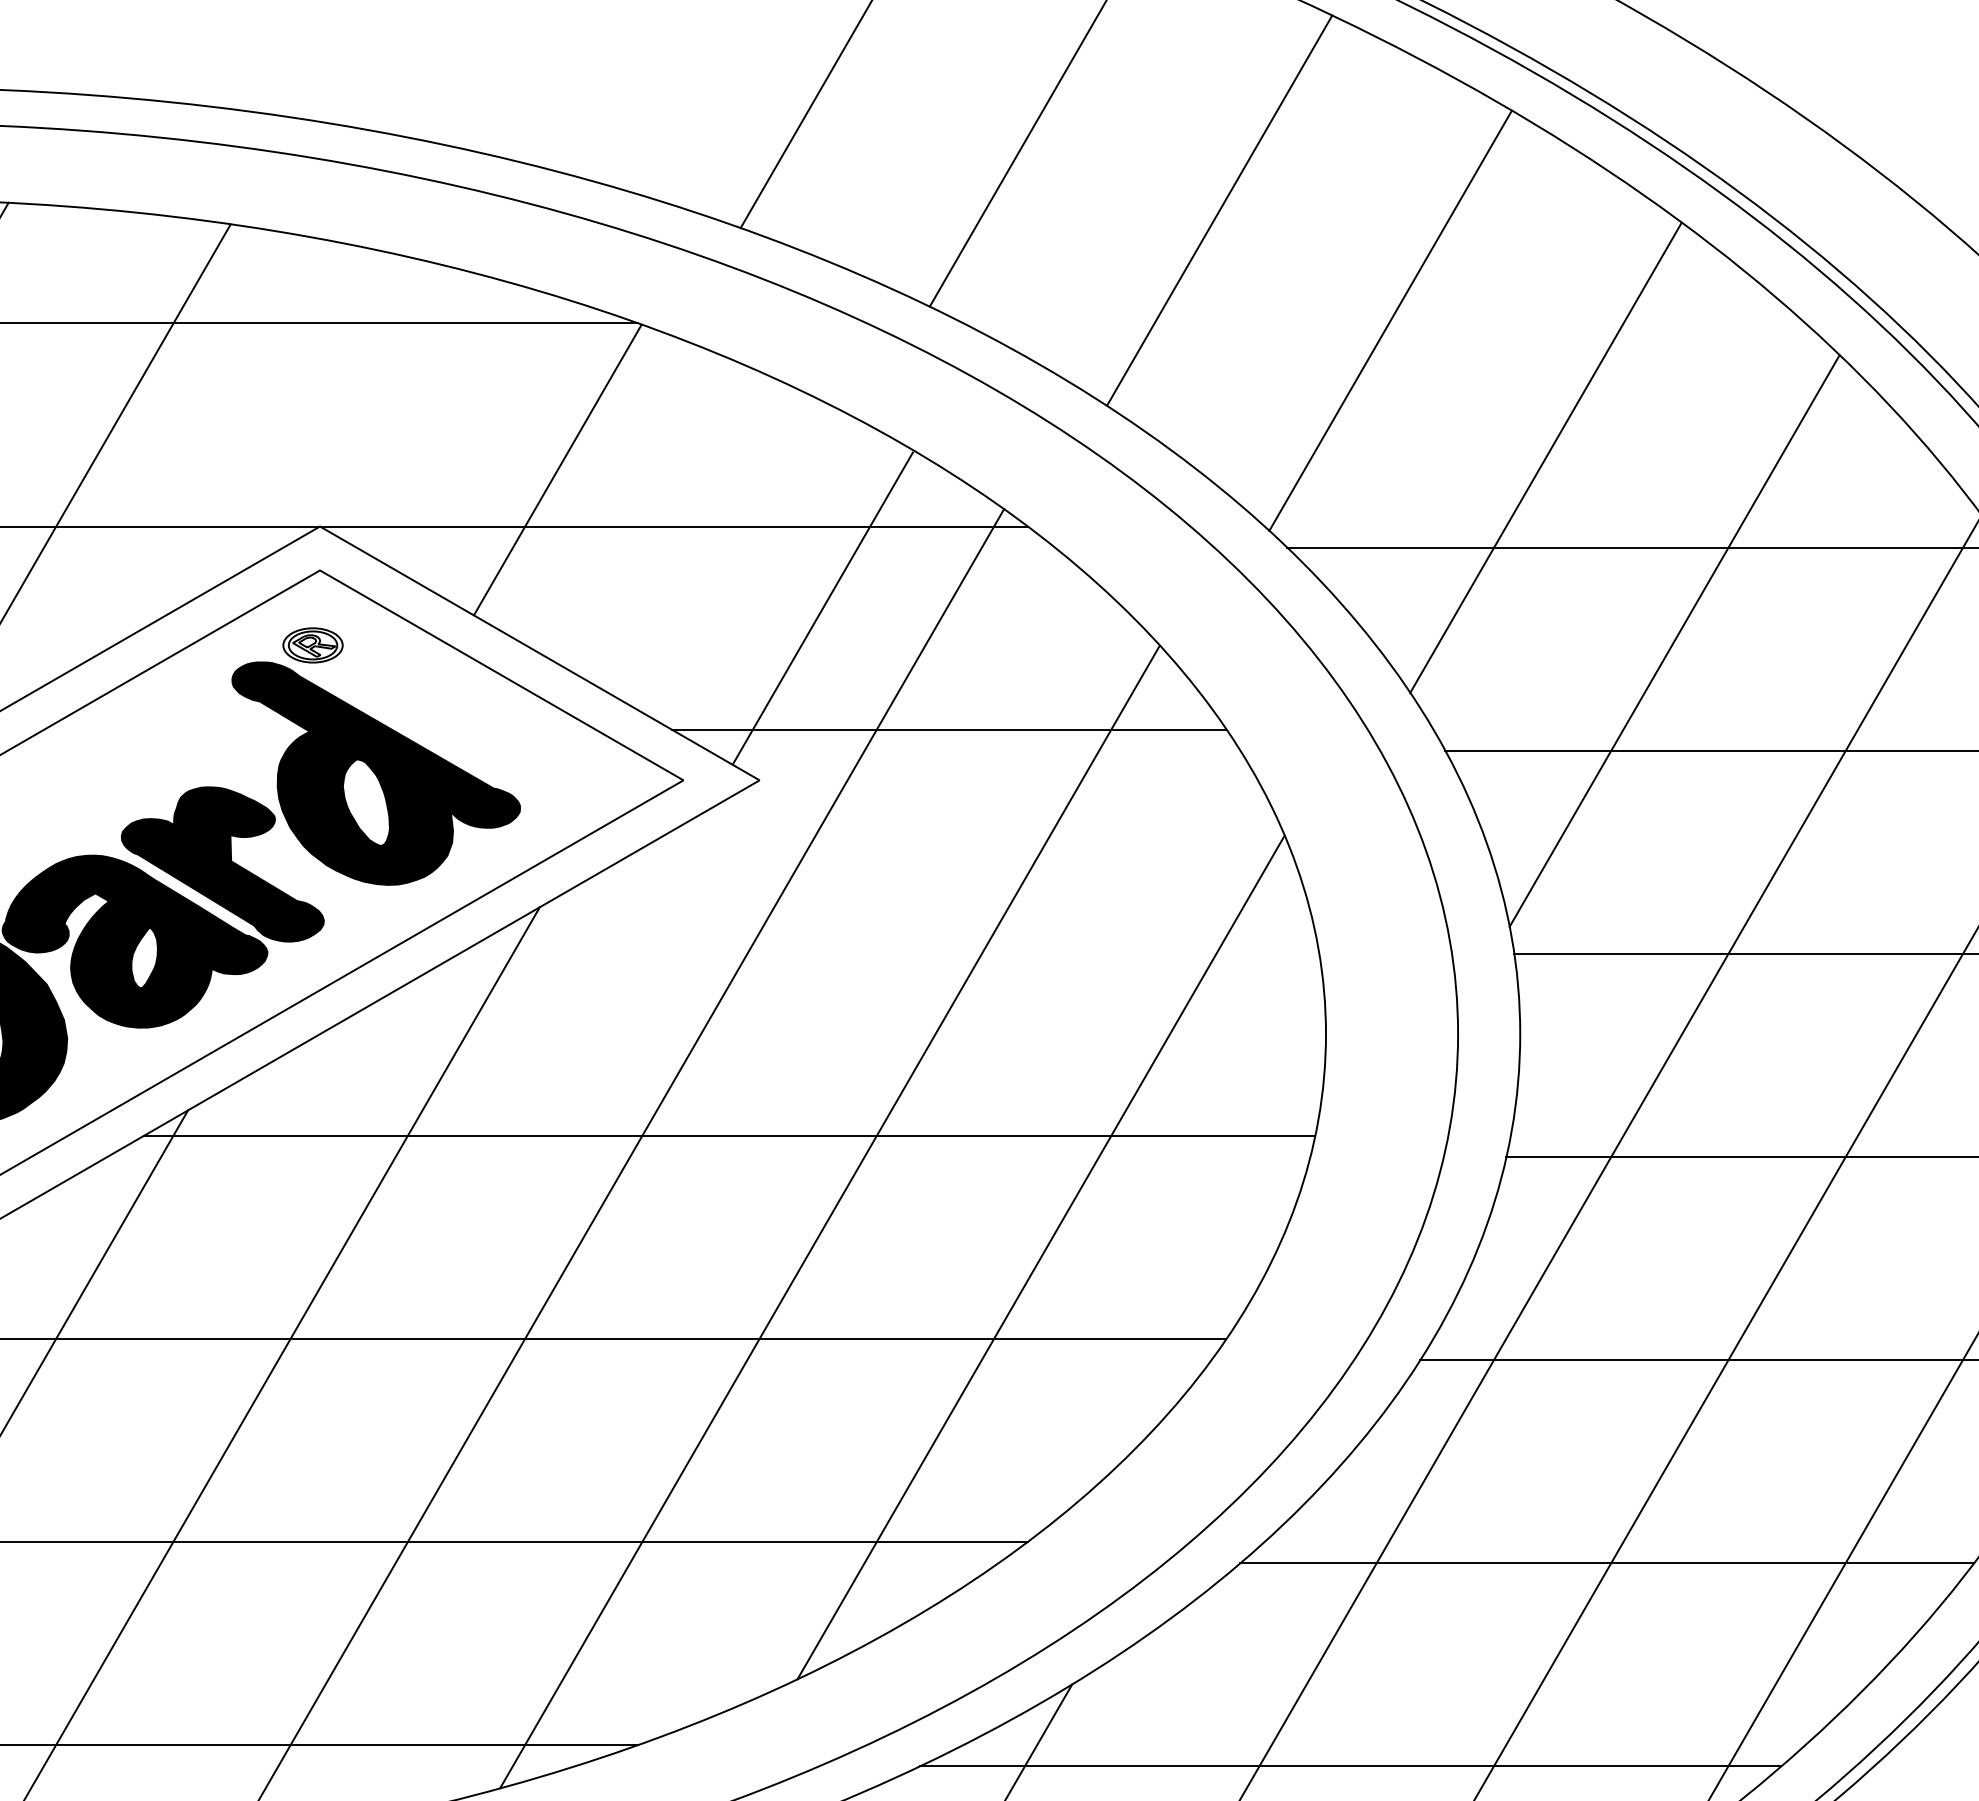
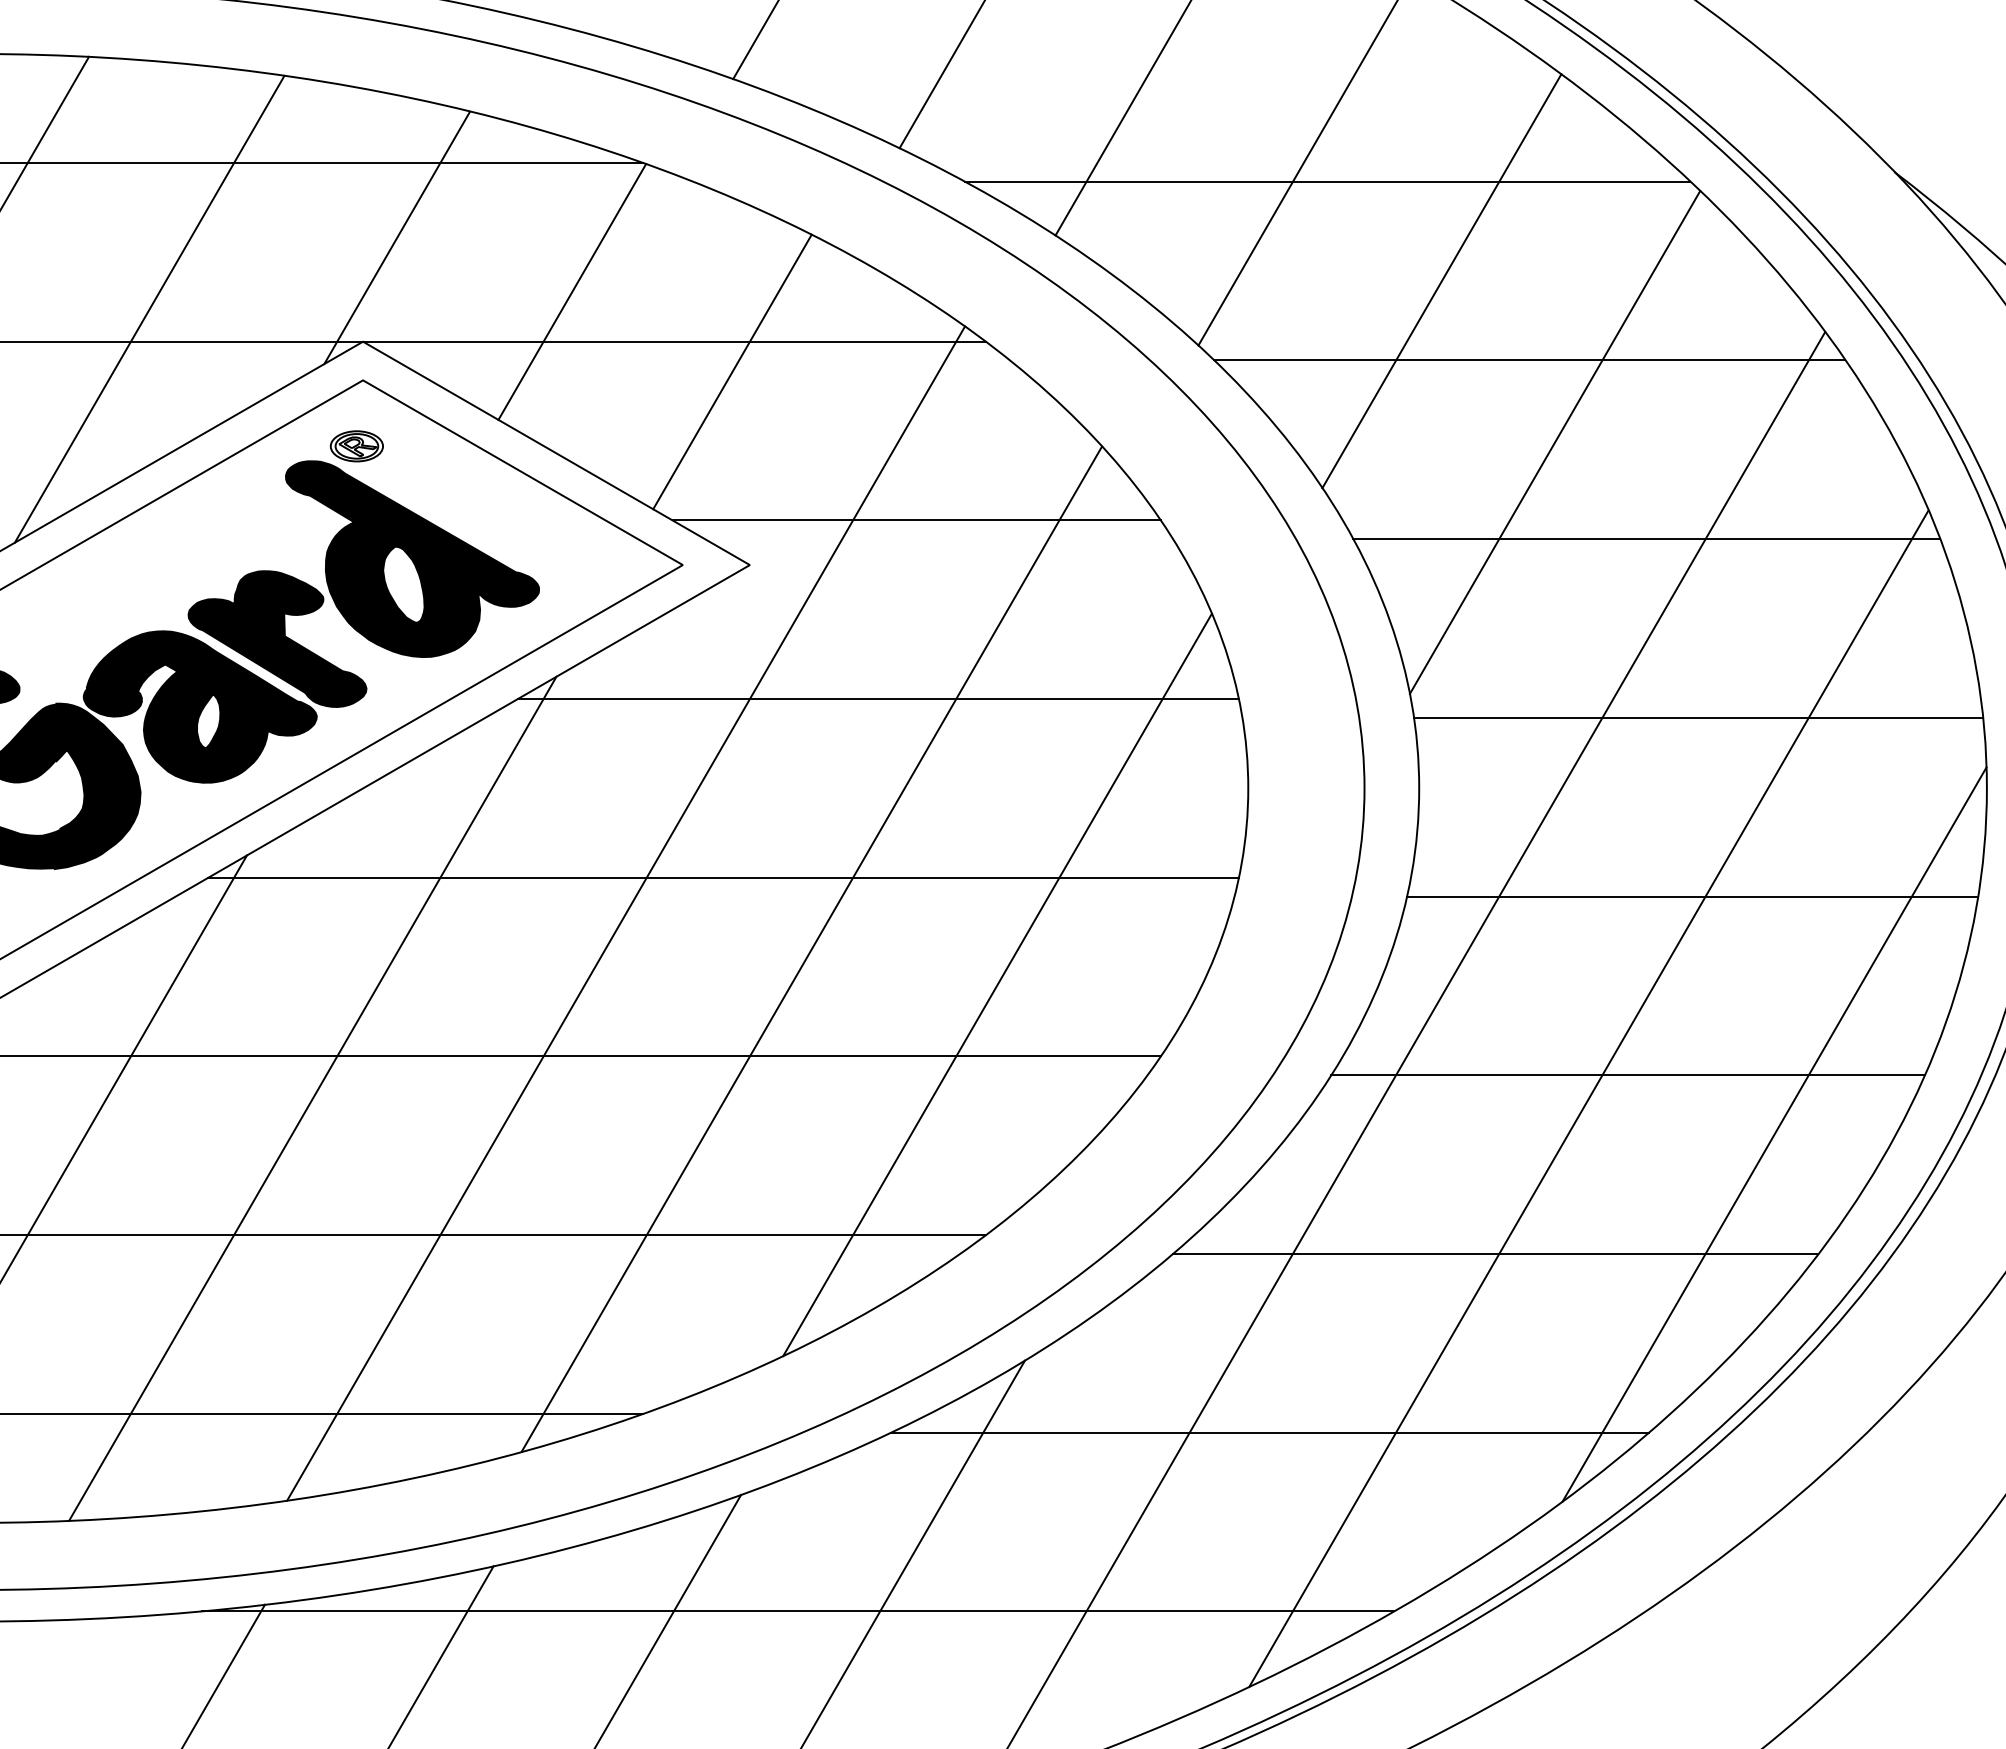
line: (1416, 344) -> (1327, 181), added
line: (359, 408) -> (397, 237), added
line: (822, 608) -> (732, 371), moved
line: (904, 933) -> (877, 699), added

